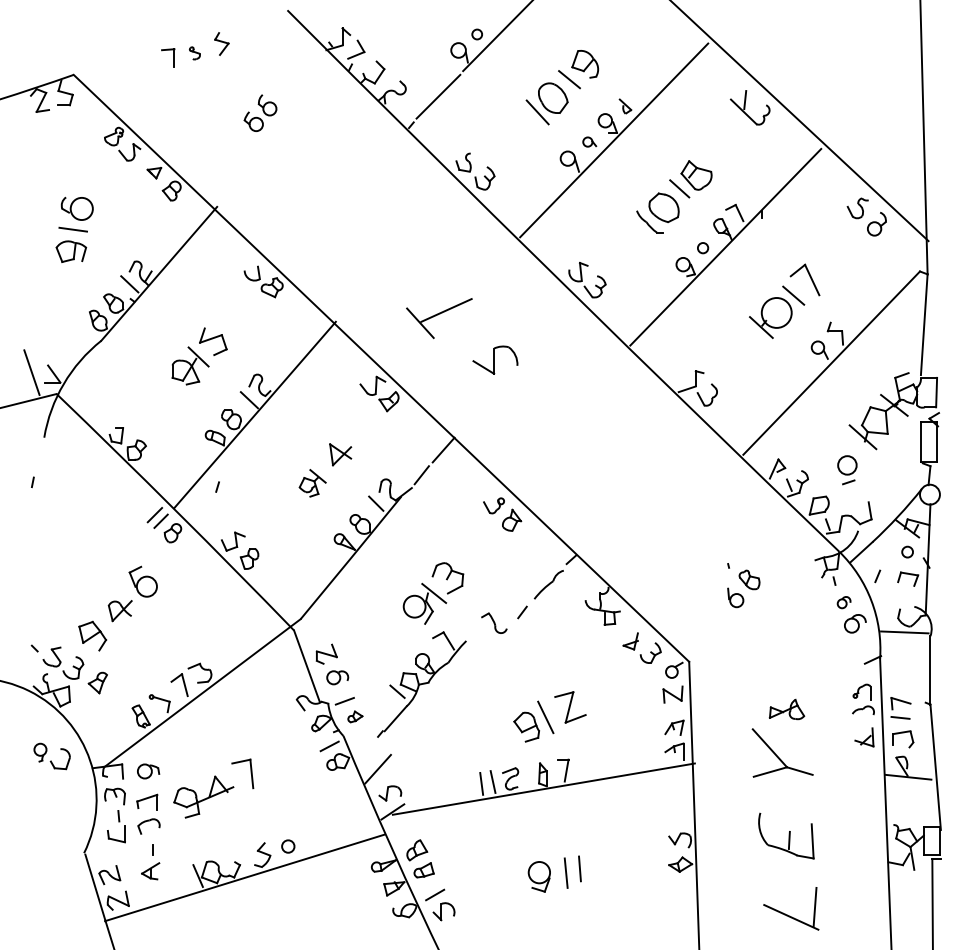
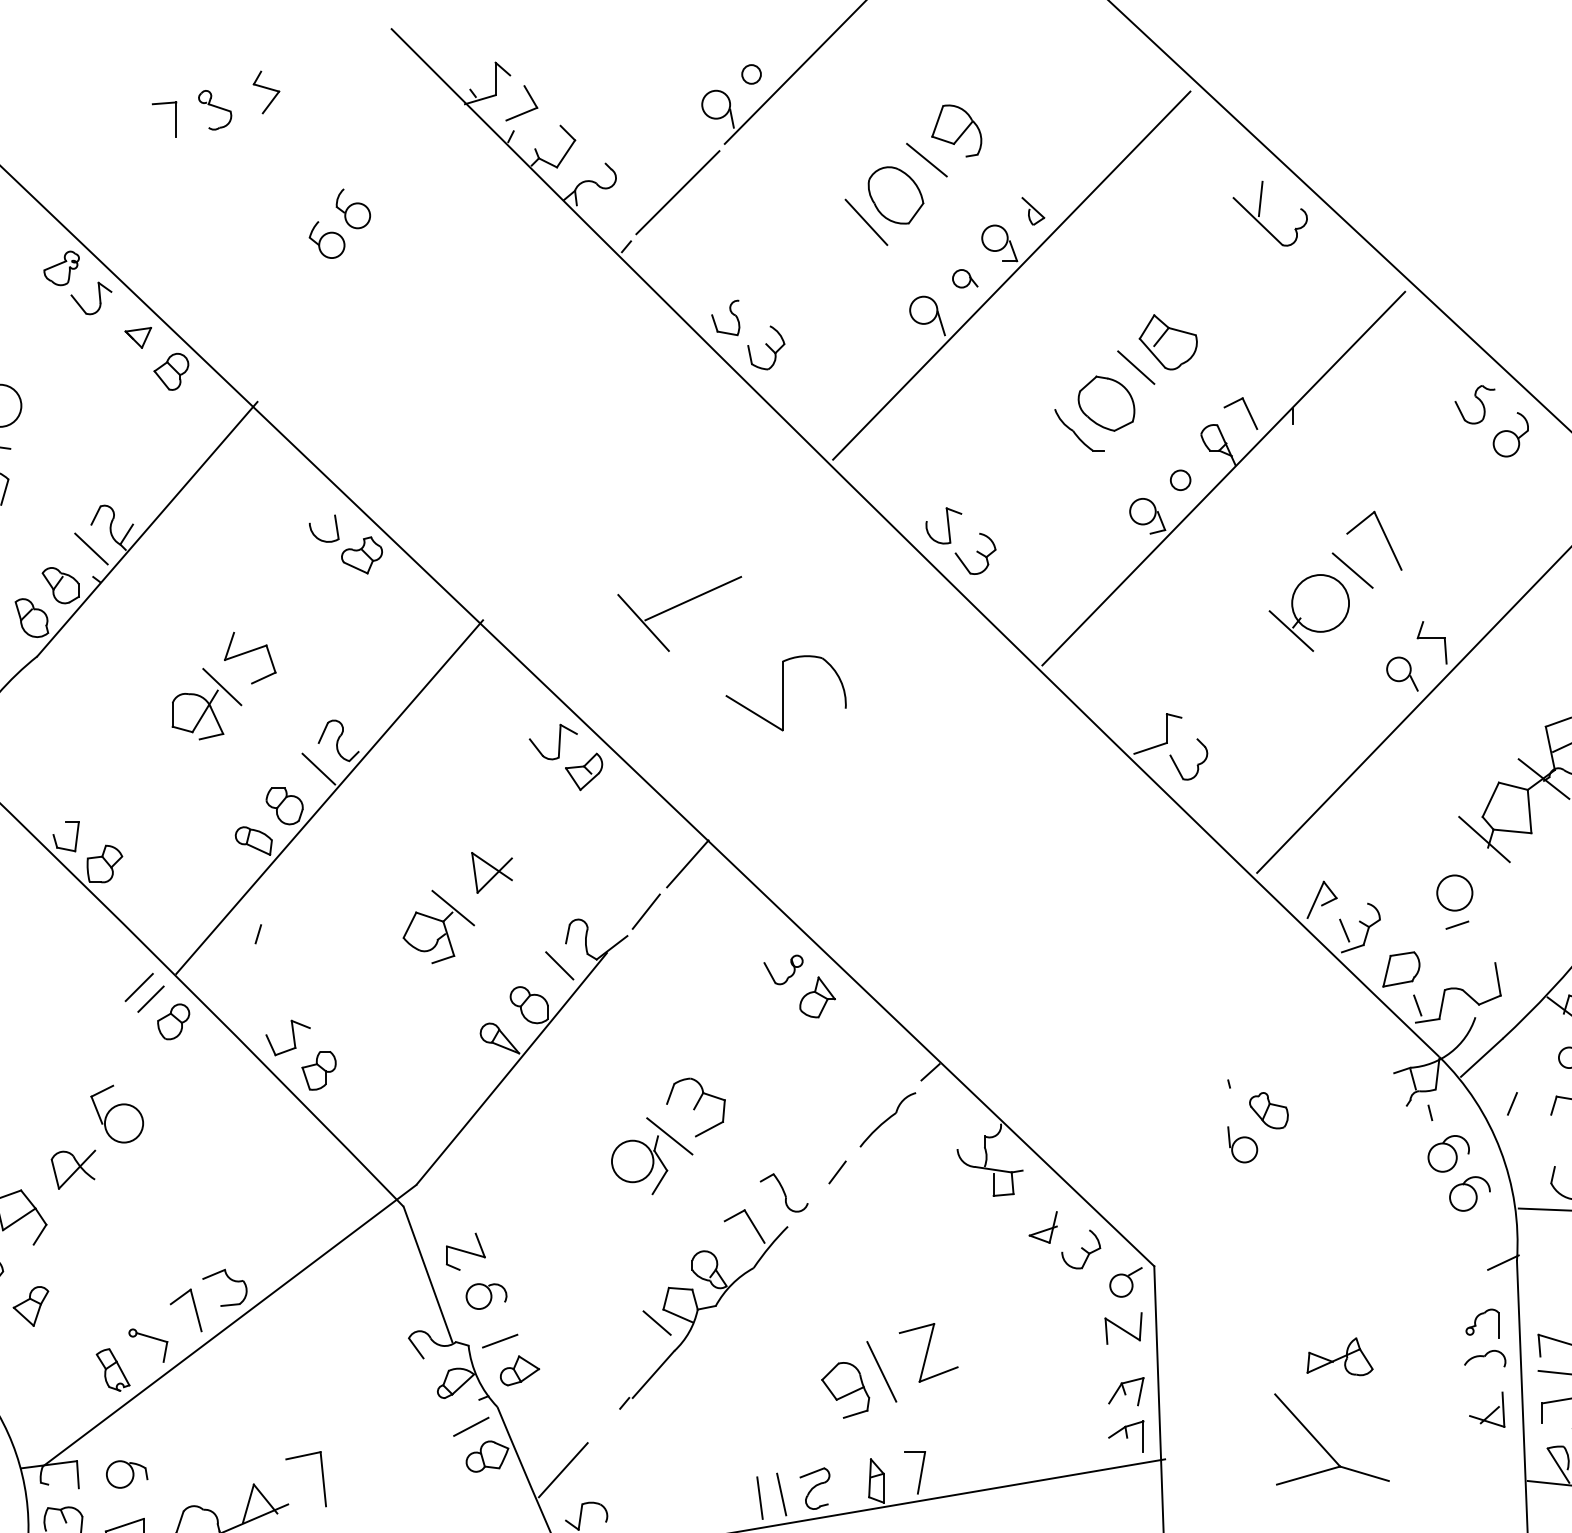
part: (194, 53) -> (214, 110), size x1.67
part: (495, 359) -> (786, 691), size x1.43
part: (312, 483) -> (438, 927), size x1.43
part: (843, 602) -> (1447, 1153), size x1.67
part: (421, 684) -> (702, 1309), moved
part: (355, 716) -> (520, 1370), size x1.43

